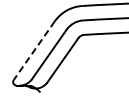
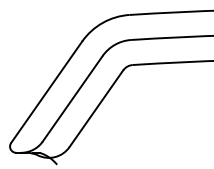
line: (34, 50) -> (46, 91), dashed -> solid

